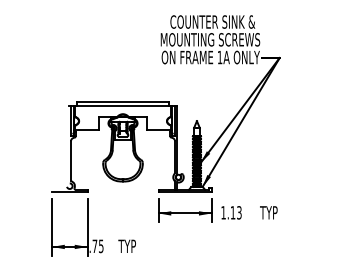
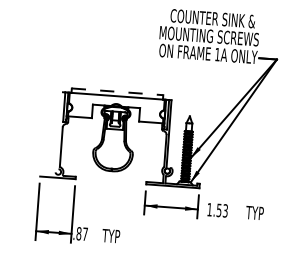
line: (123, 101) -> (118, 91), solid -> dashed
text: (232, 212) -> (218, 210), 1.13 -> 1.53
text: (97, 246) -> (81, 234), .75 -> .87

